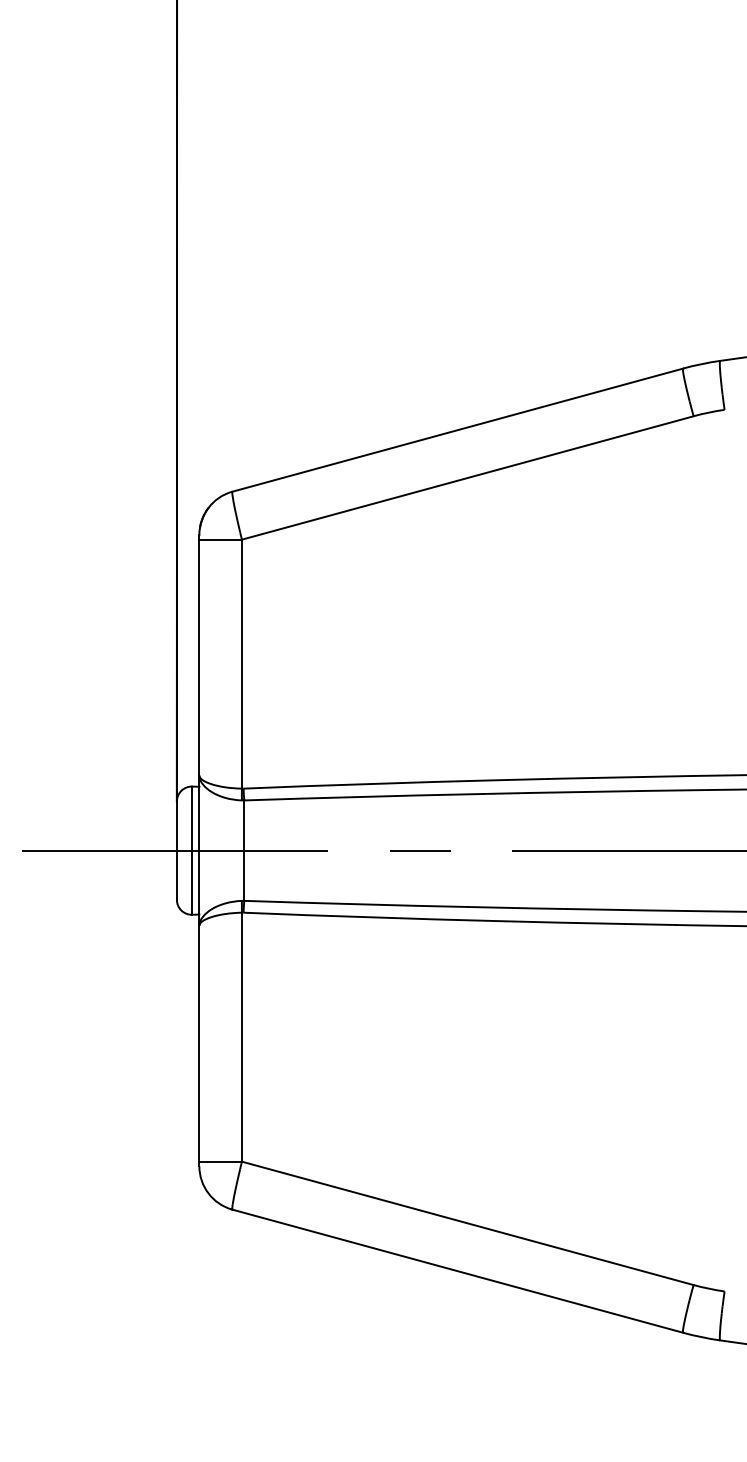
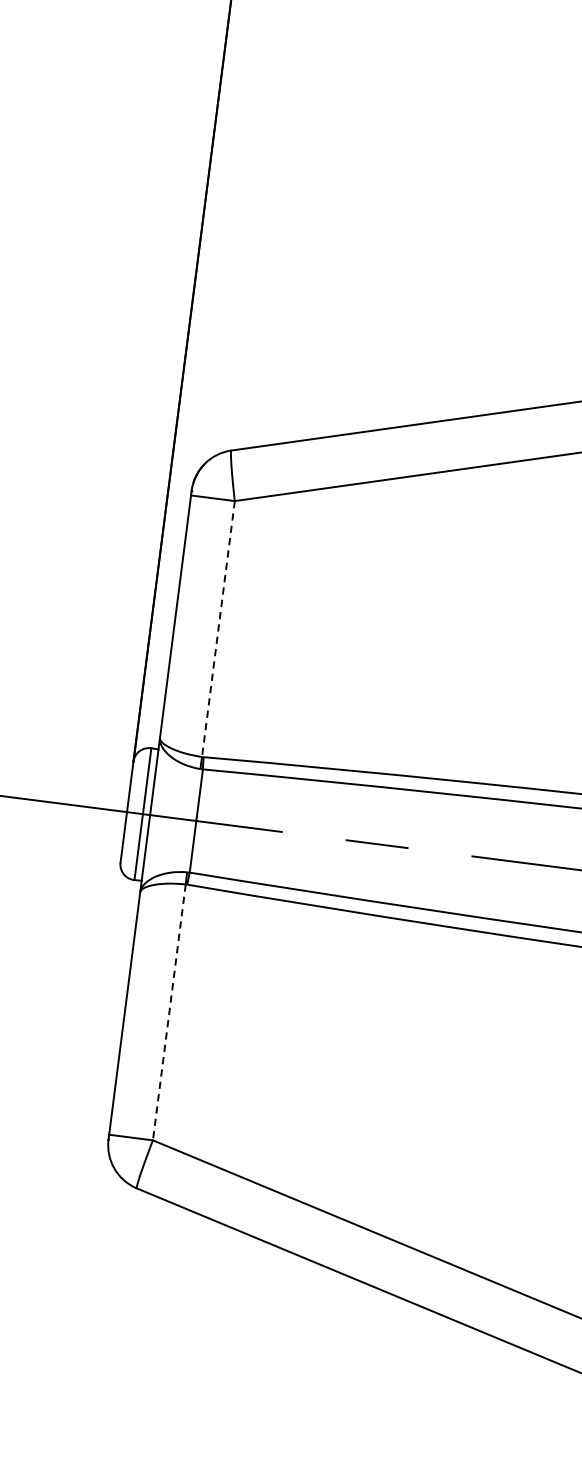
line: (242, 664) -> (218, 629), solid -> dashed
line: (242, 1037) -> (169, 1012), solid -> dashed

